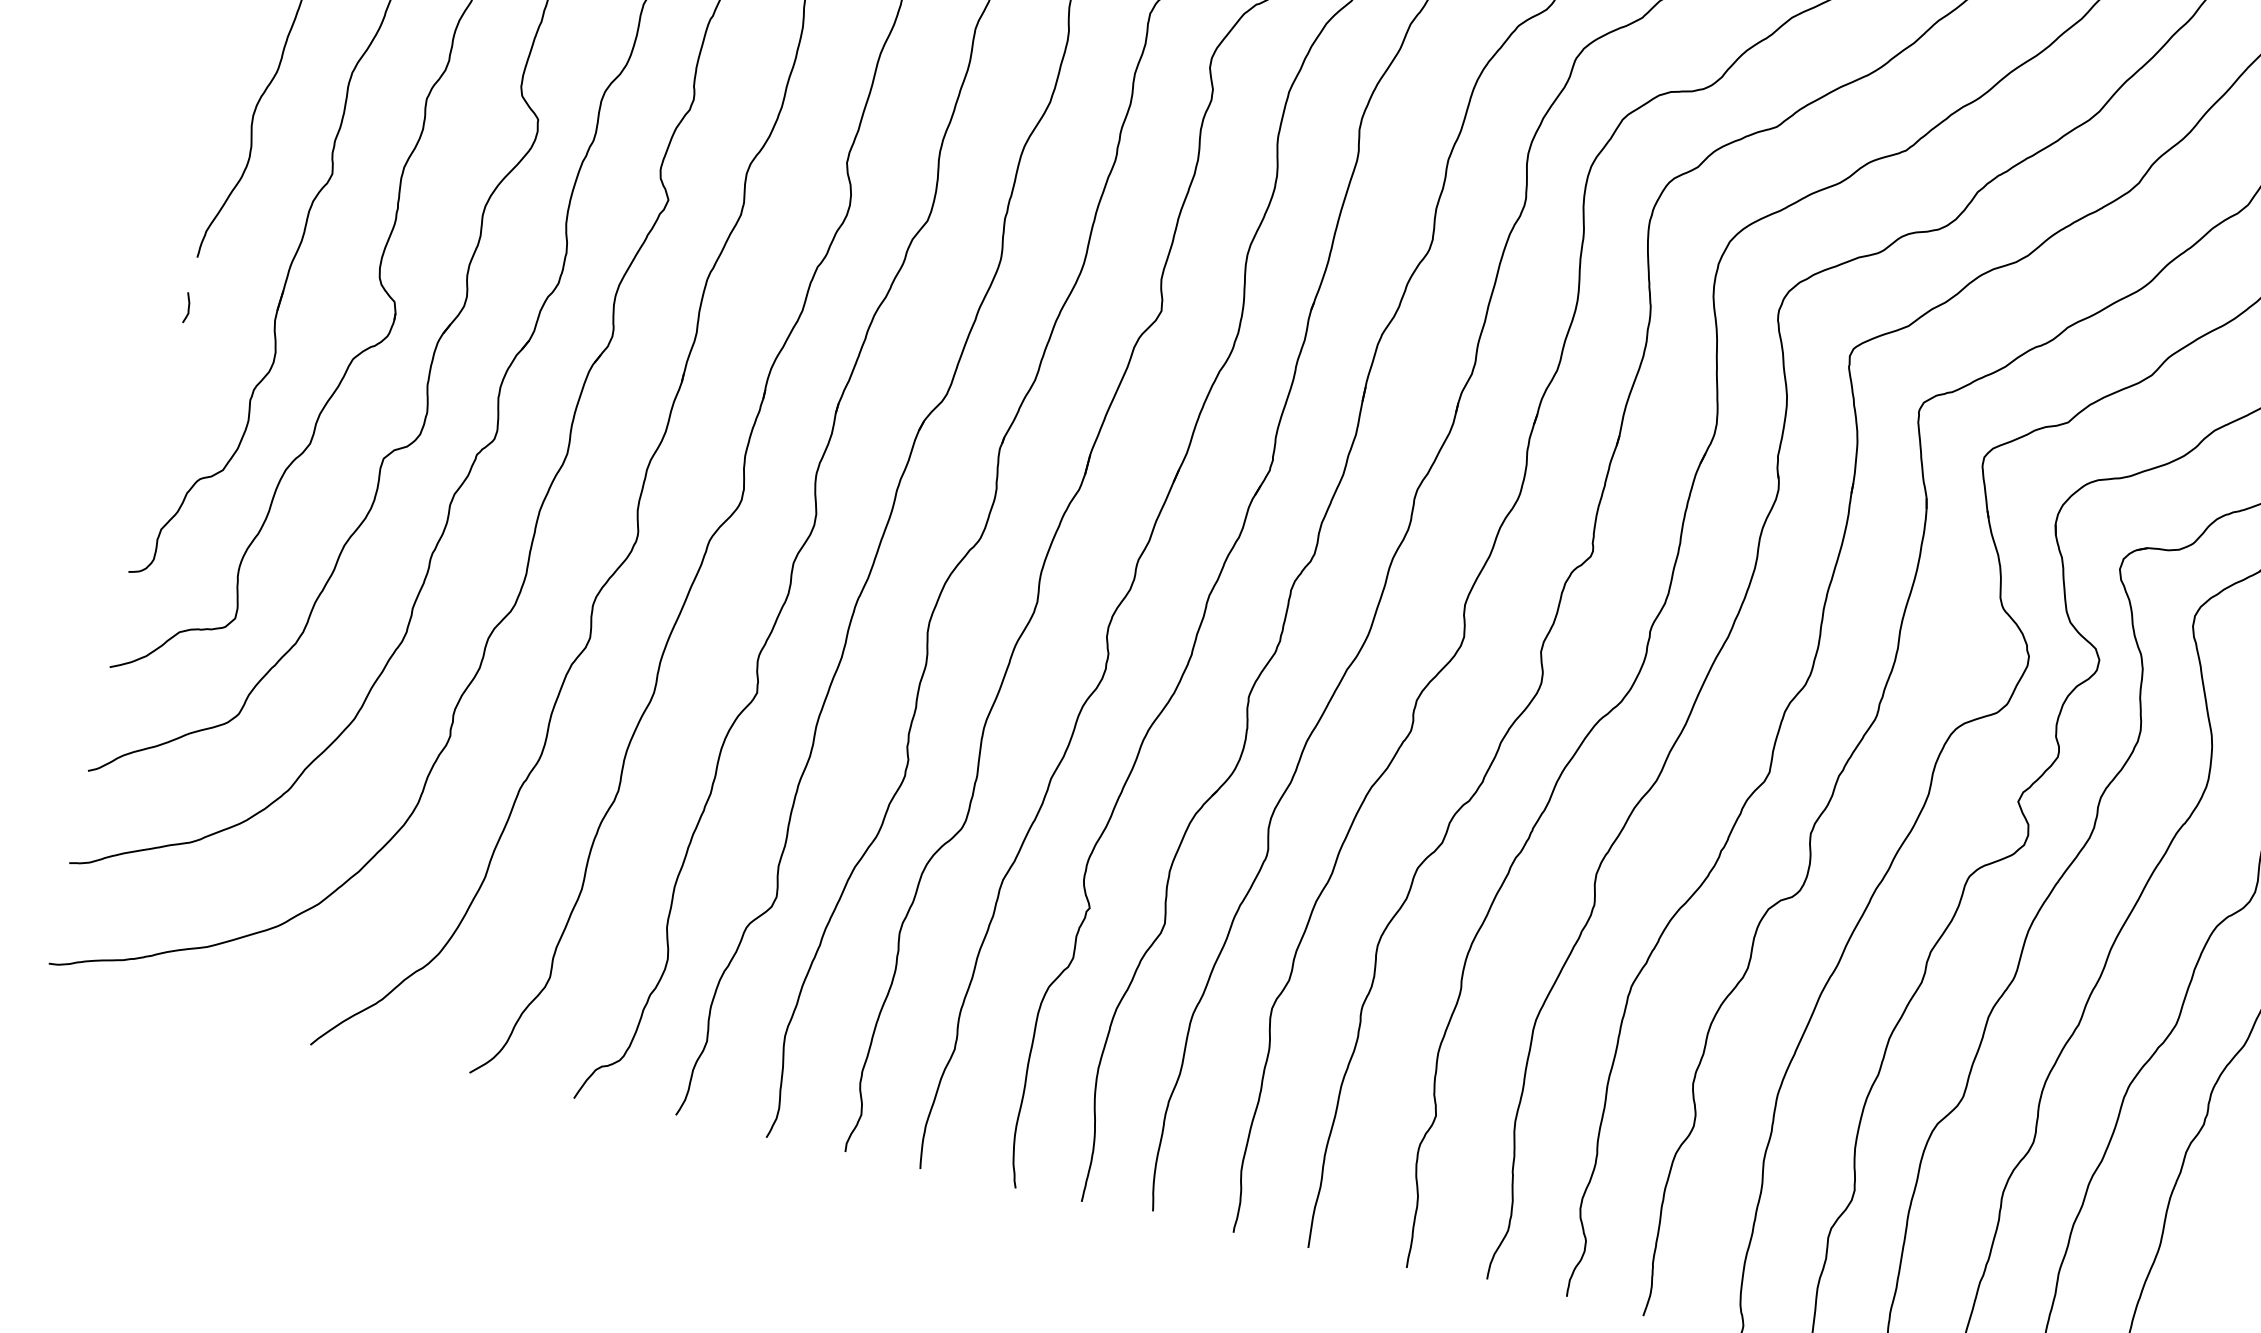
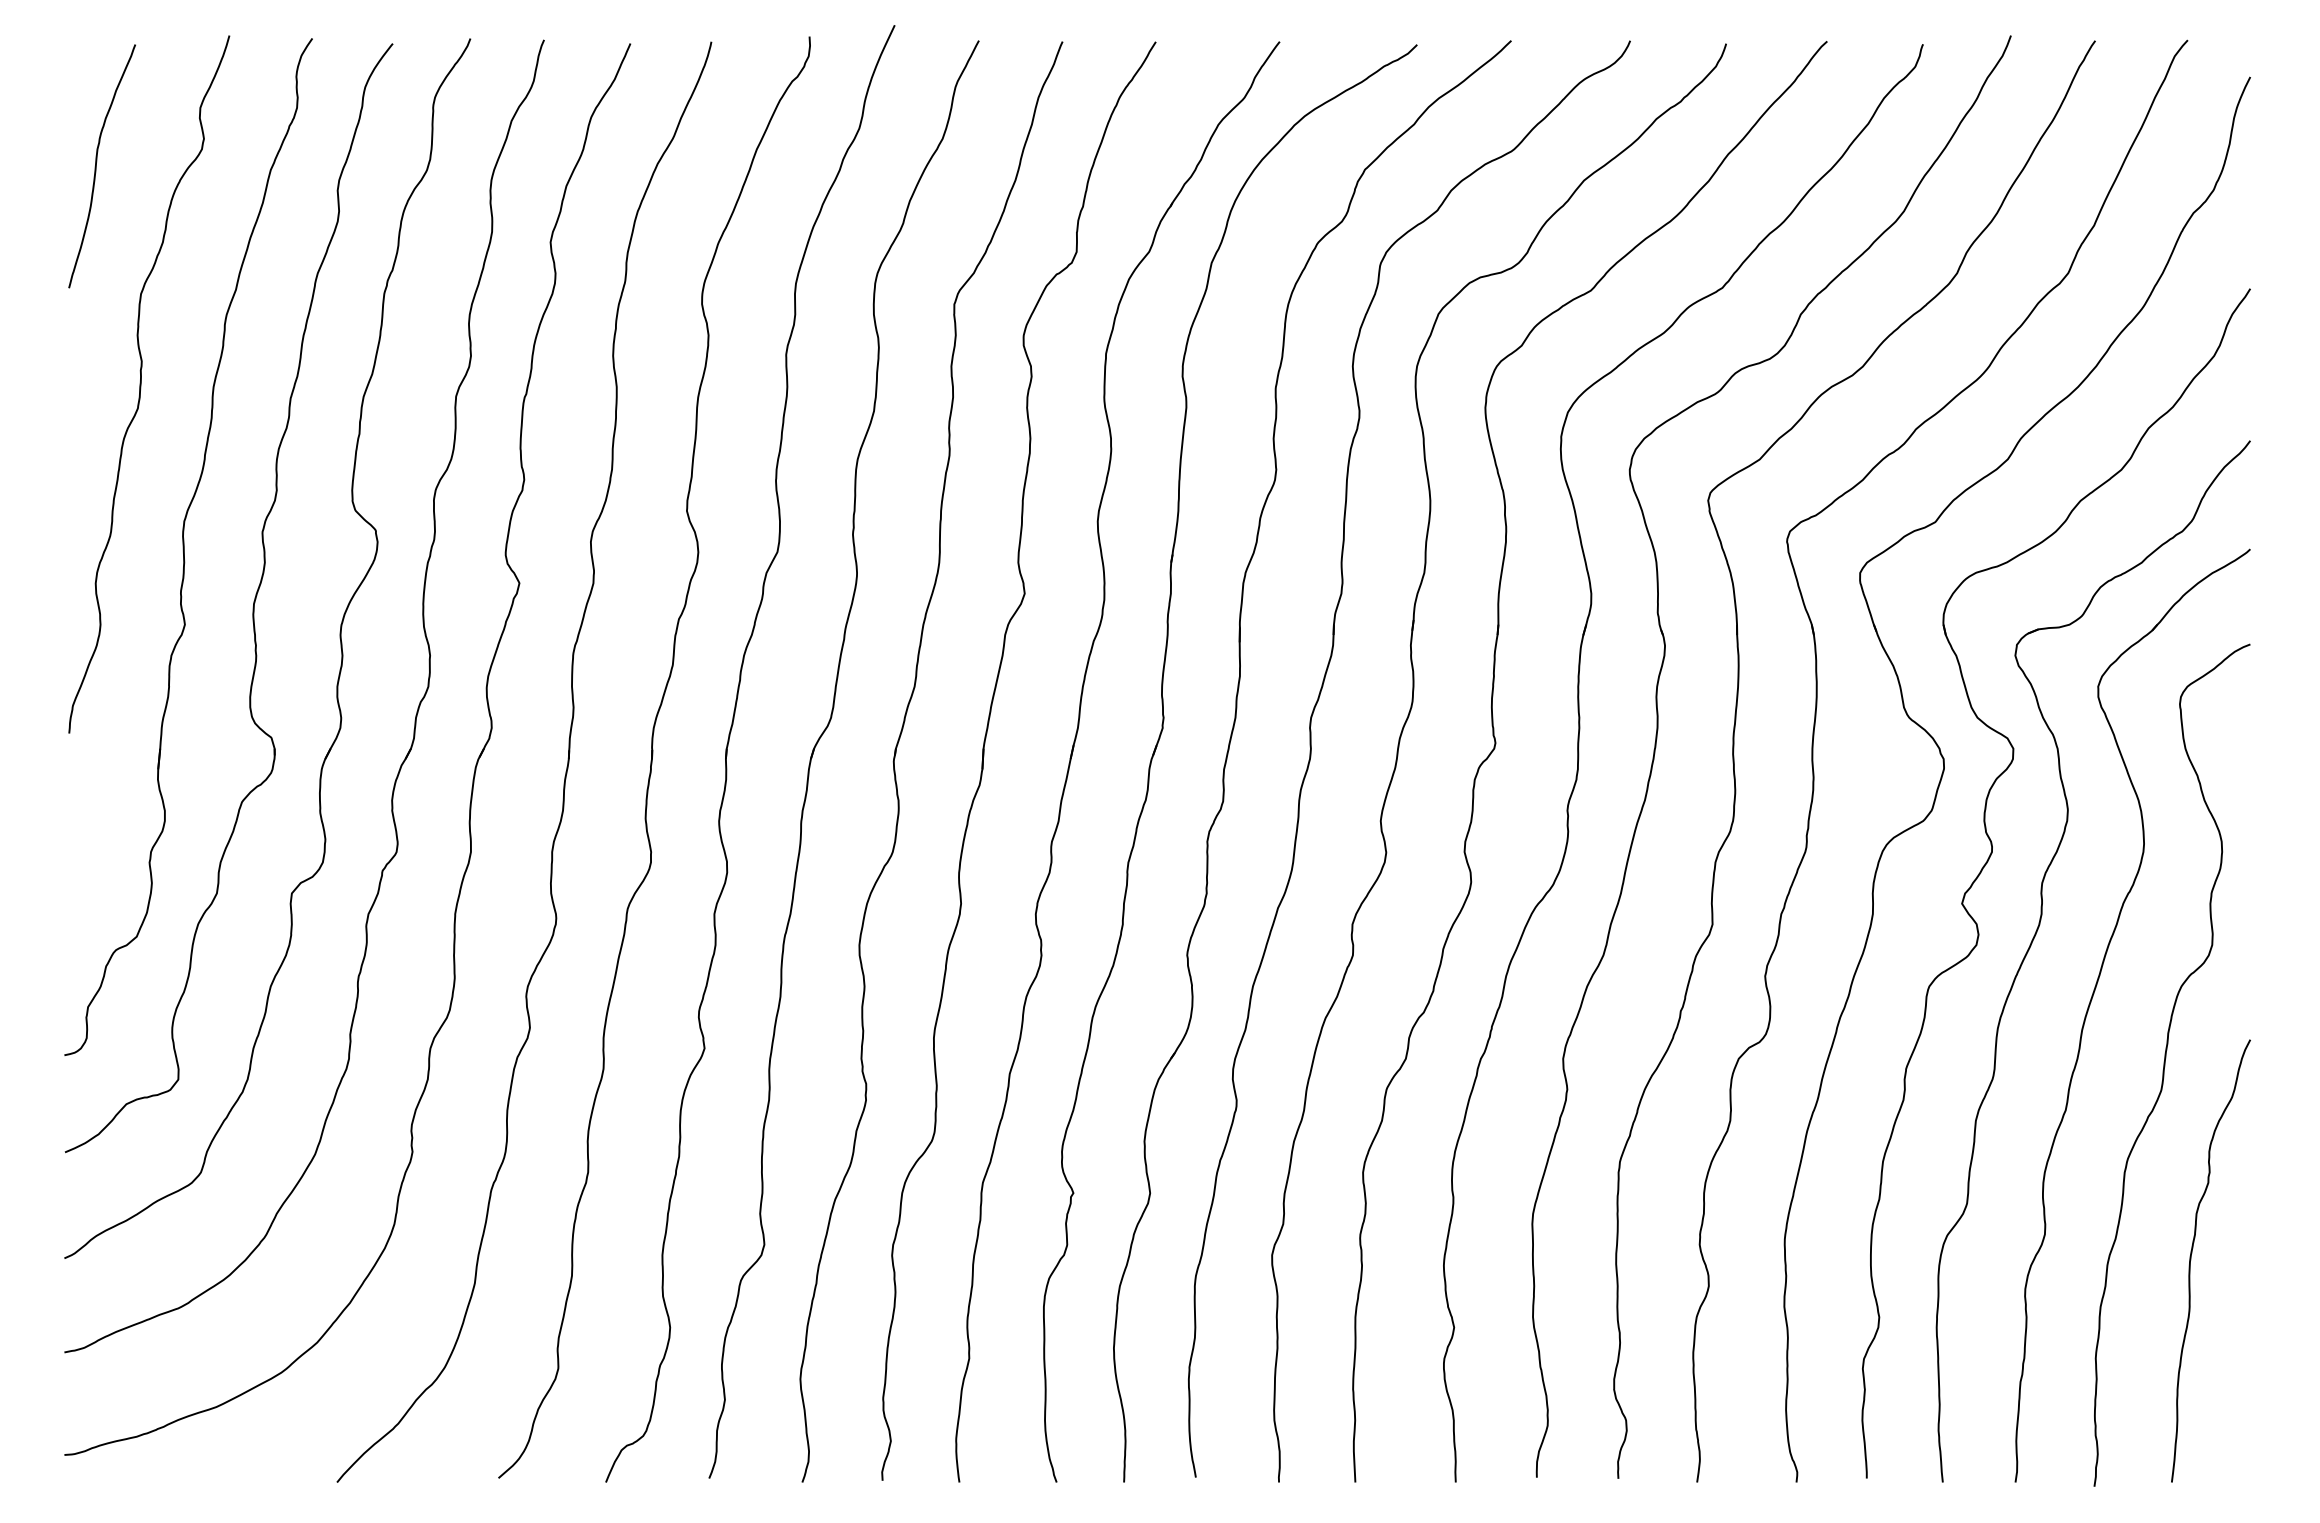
curve: (188, 307) -> (70, 784), removed

